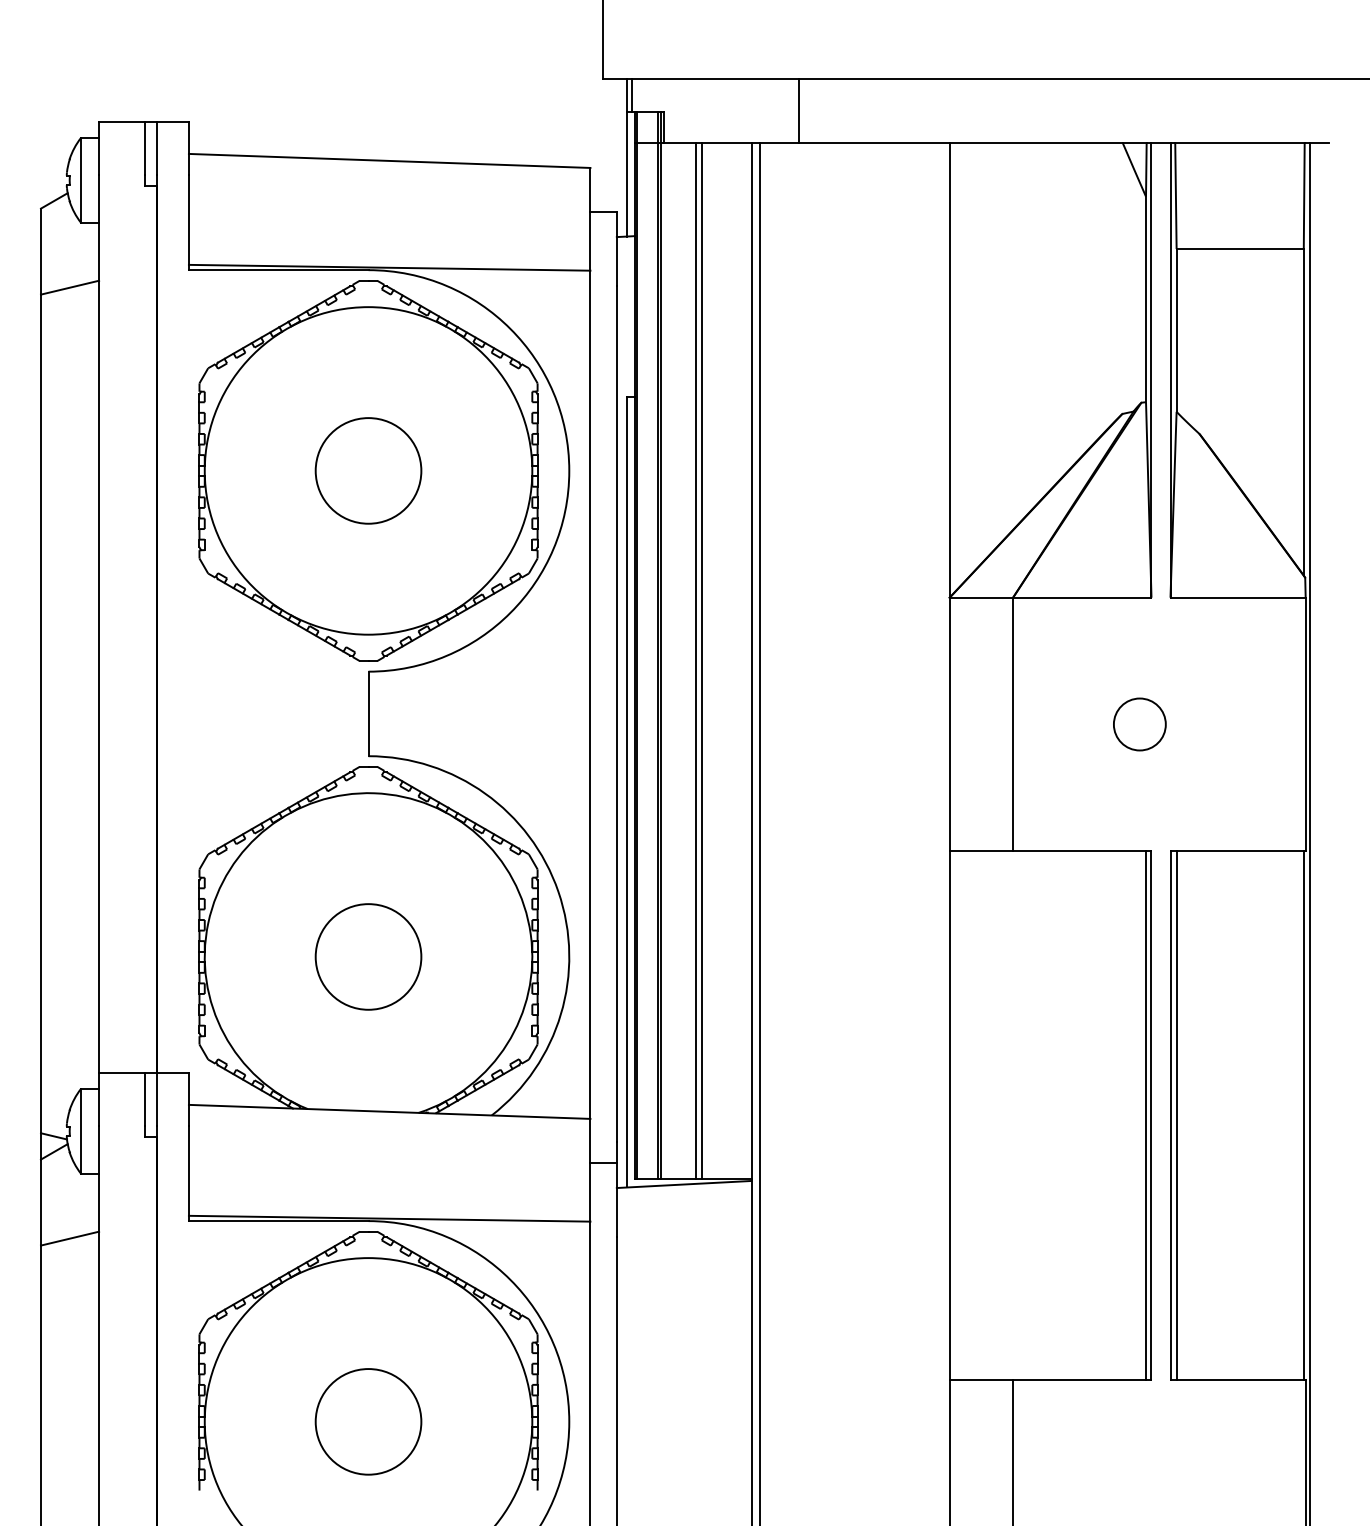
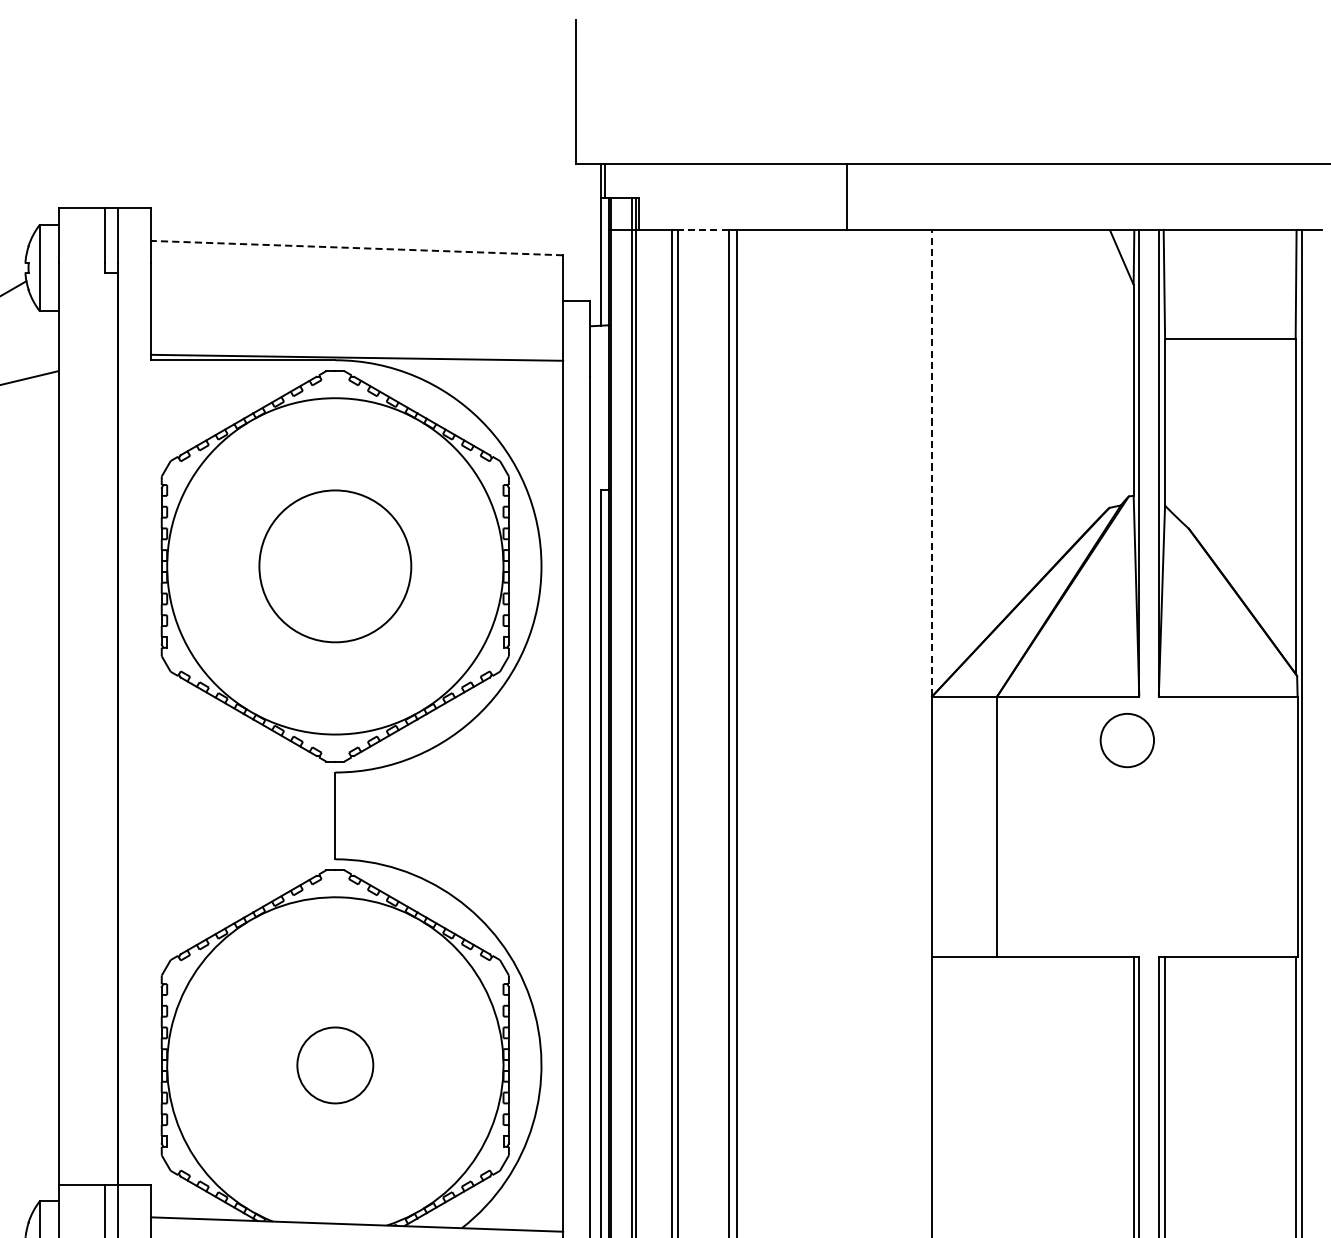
line: (798, 110) -> (846, 196), moved
line: (726, 143) -> (702, 230), solid -> dashed
line: (389, 160) -> (356, 247), solid -> dashed
line: (949, 370) -> (931, 463), solid -> dashed
circle: (368, 470) -> (335, 565), size x1.4
circle: (1139, 724) -> (1126, 740), moved
circle: (368, 956) -> (335, 1064), size x0.7

